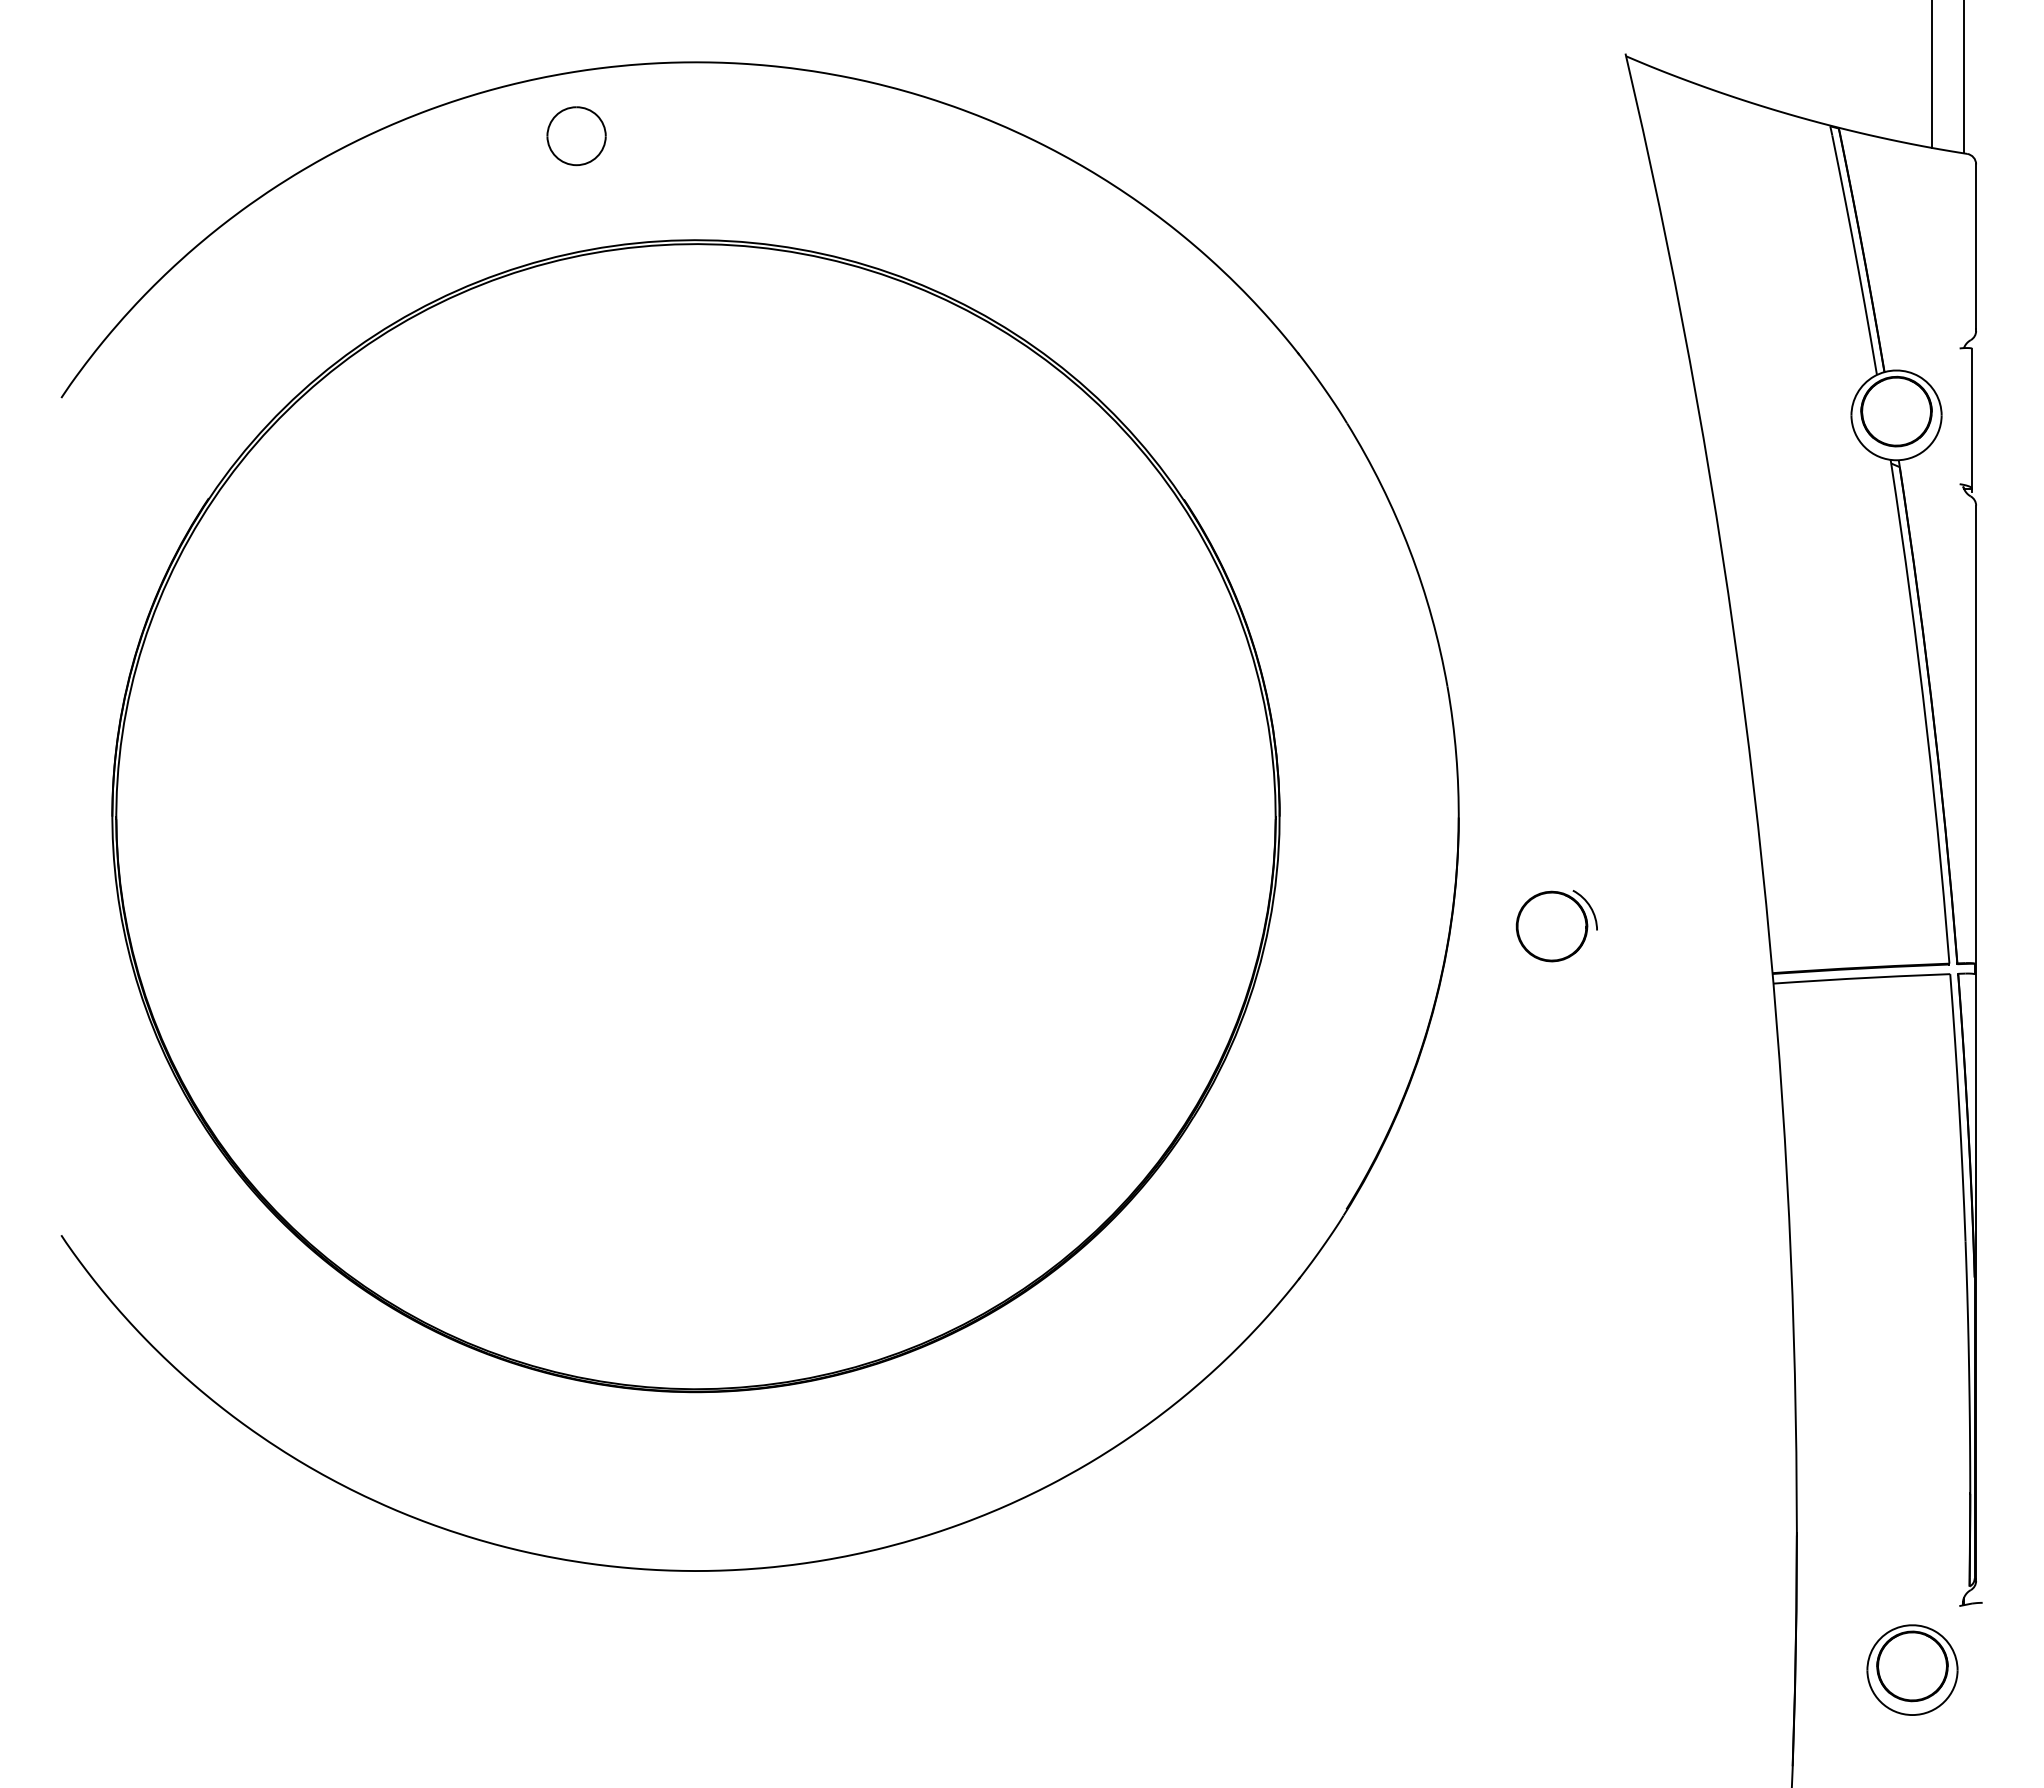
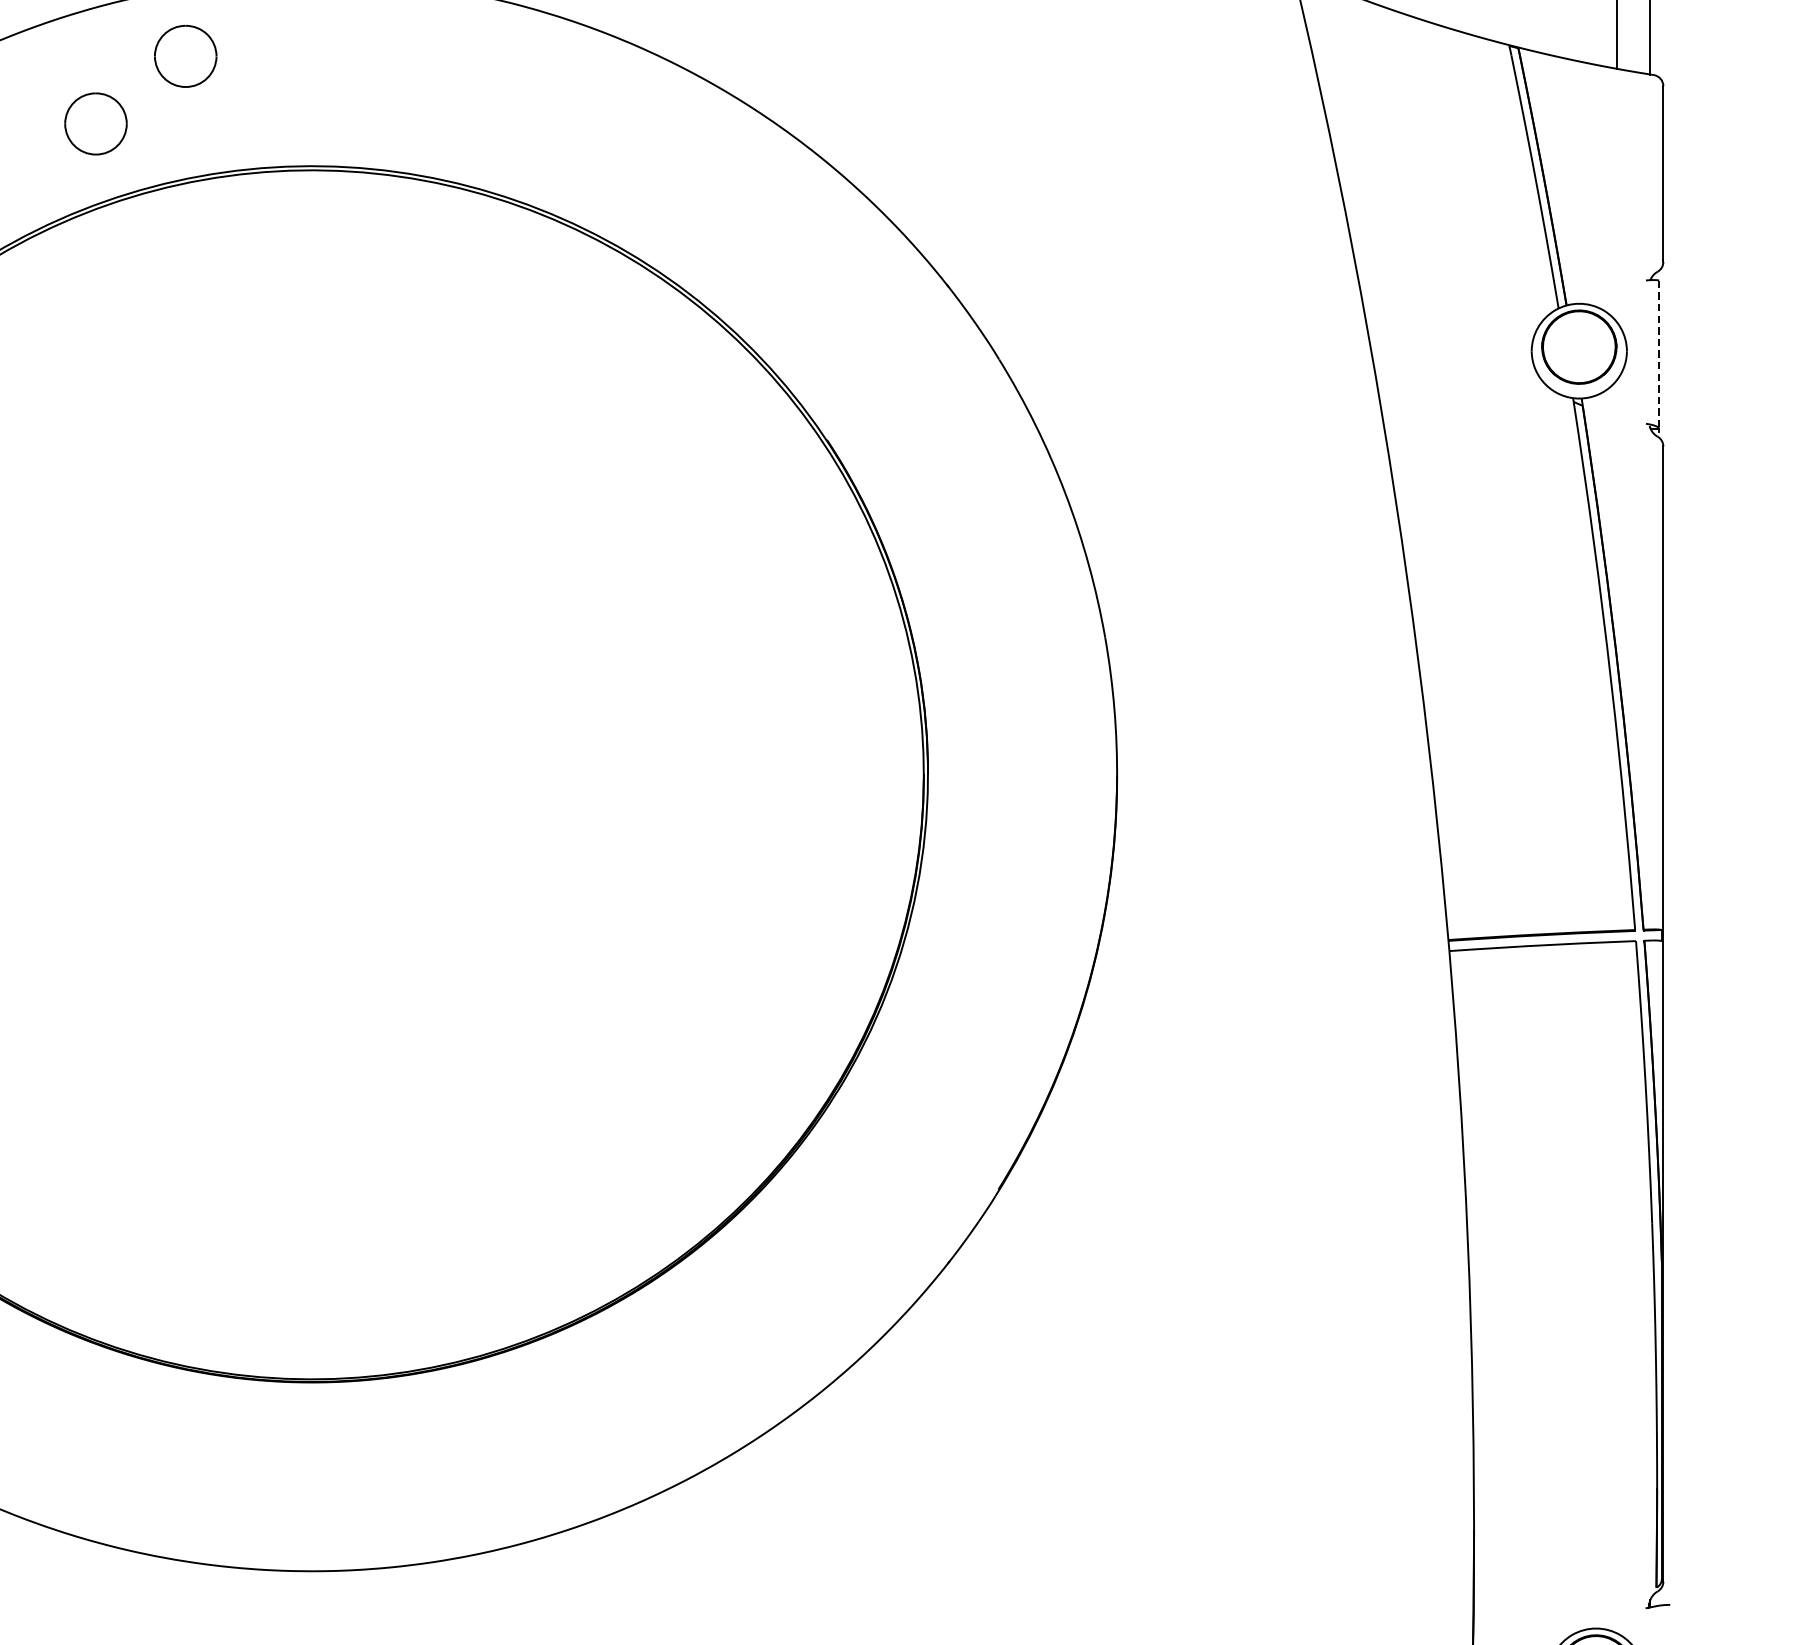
part: (491, 200) -> (95, 124), added
line: (1972, 419) -> (1659, 355), solid -> dashed
part: (1556, 926) -> (1220, 890), removed

